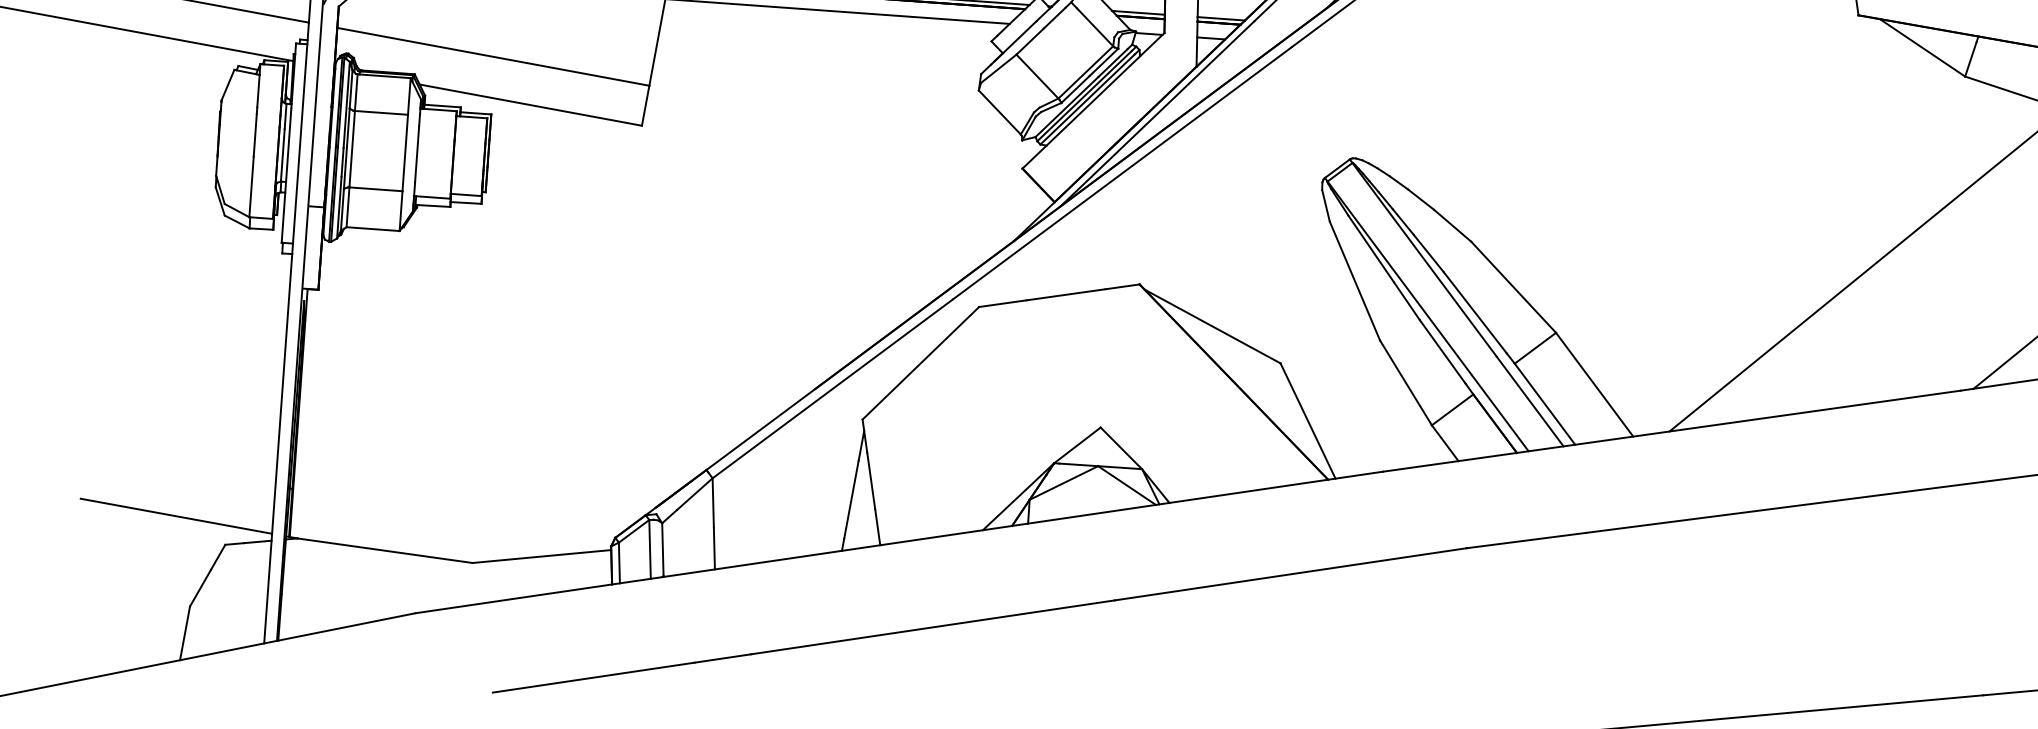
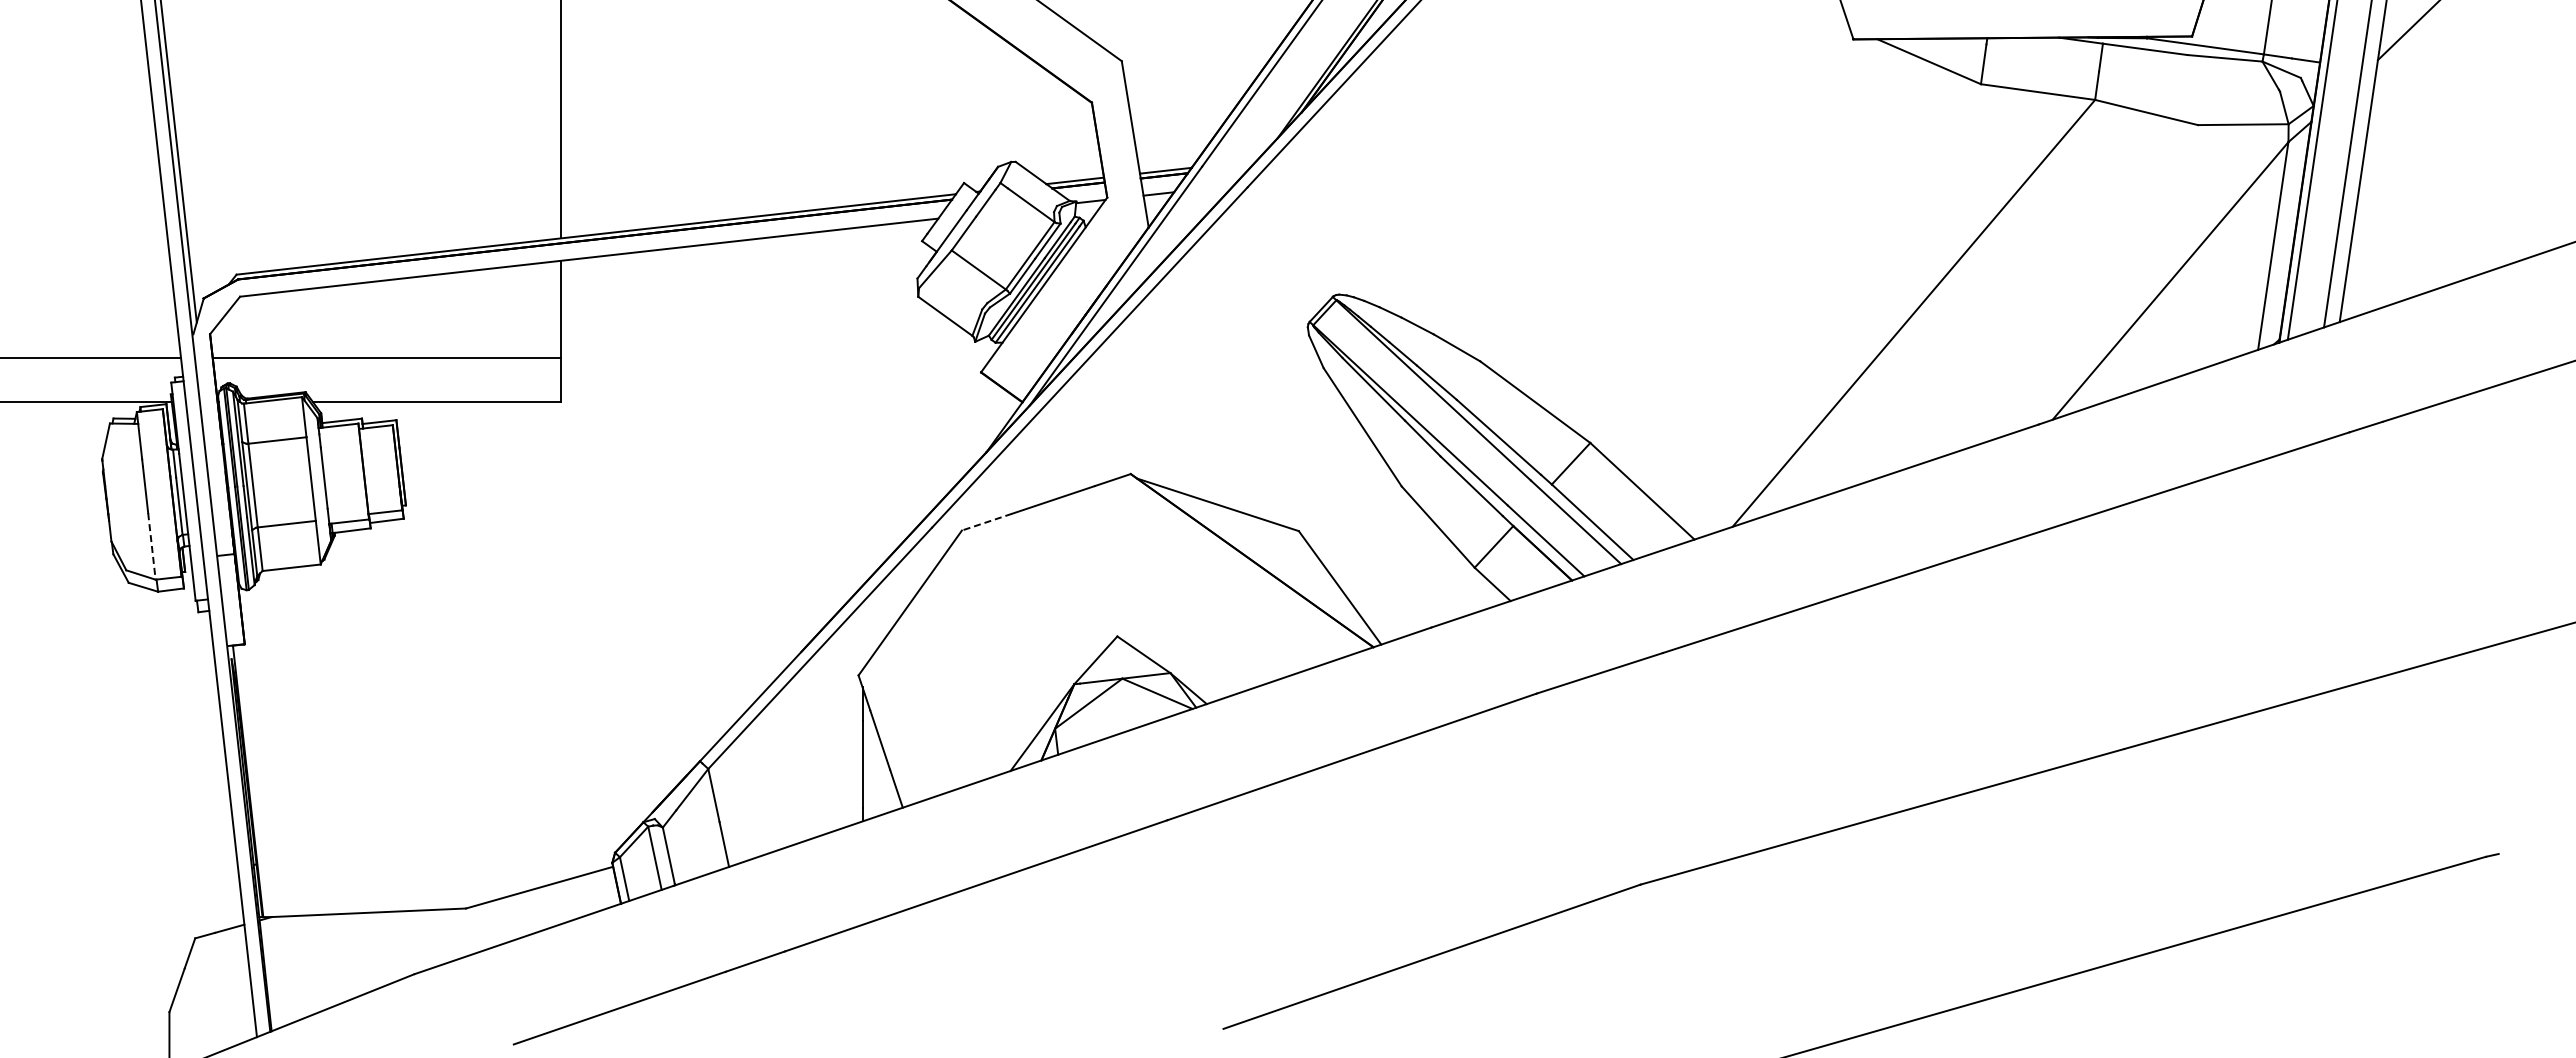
line: (251, 186) -> (151, 546), solid -> dashed
line: (1002, 303) -> (986, 522), solid -> dashed
line: (176, 516) -> (136, 917), removed

